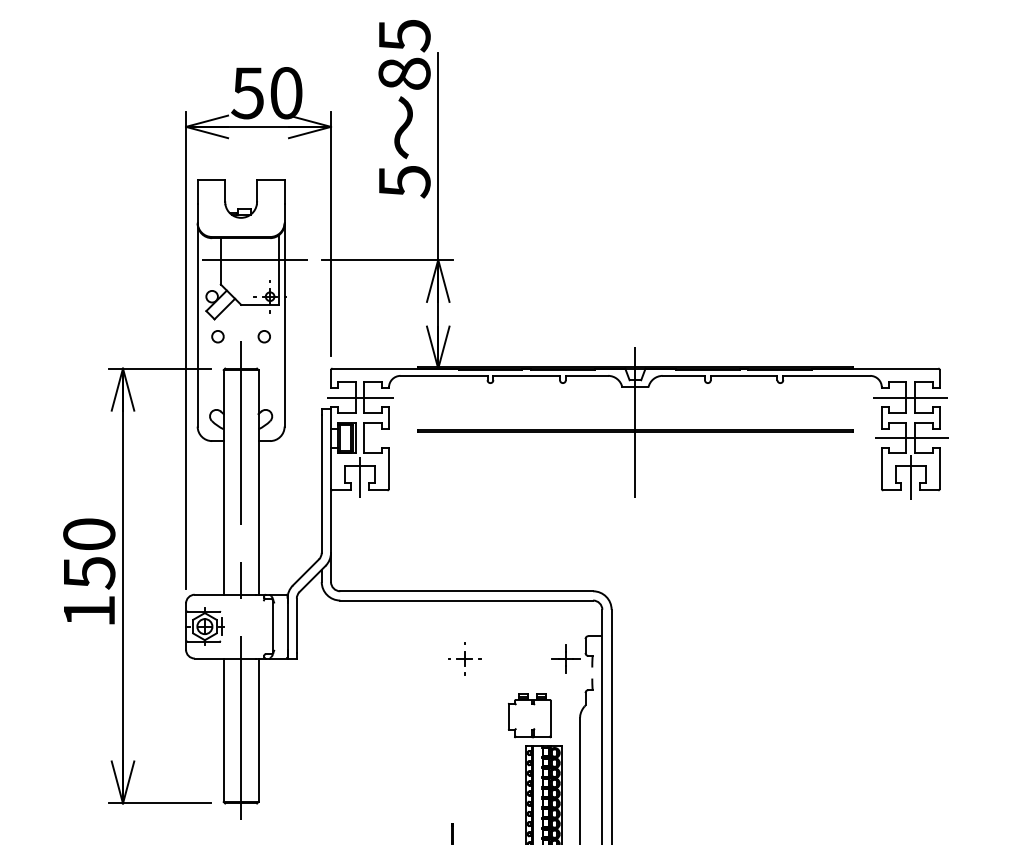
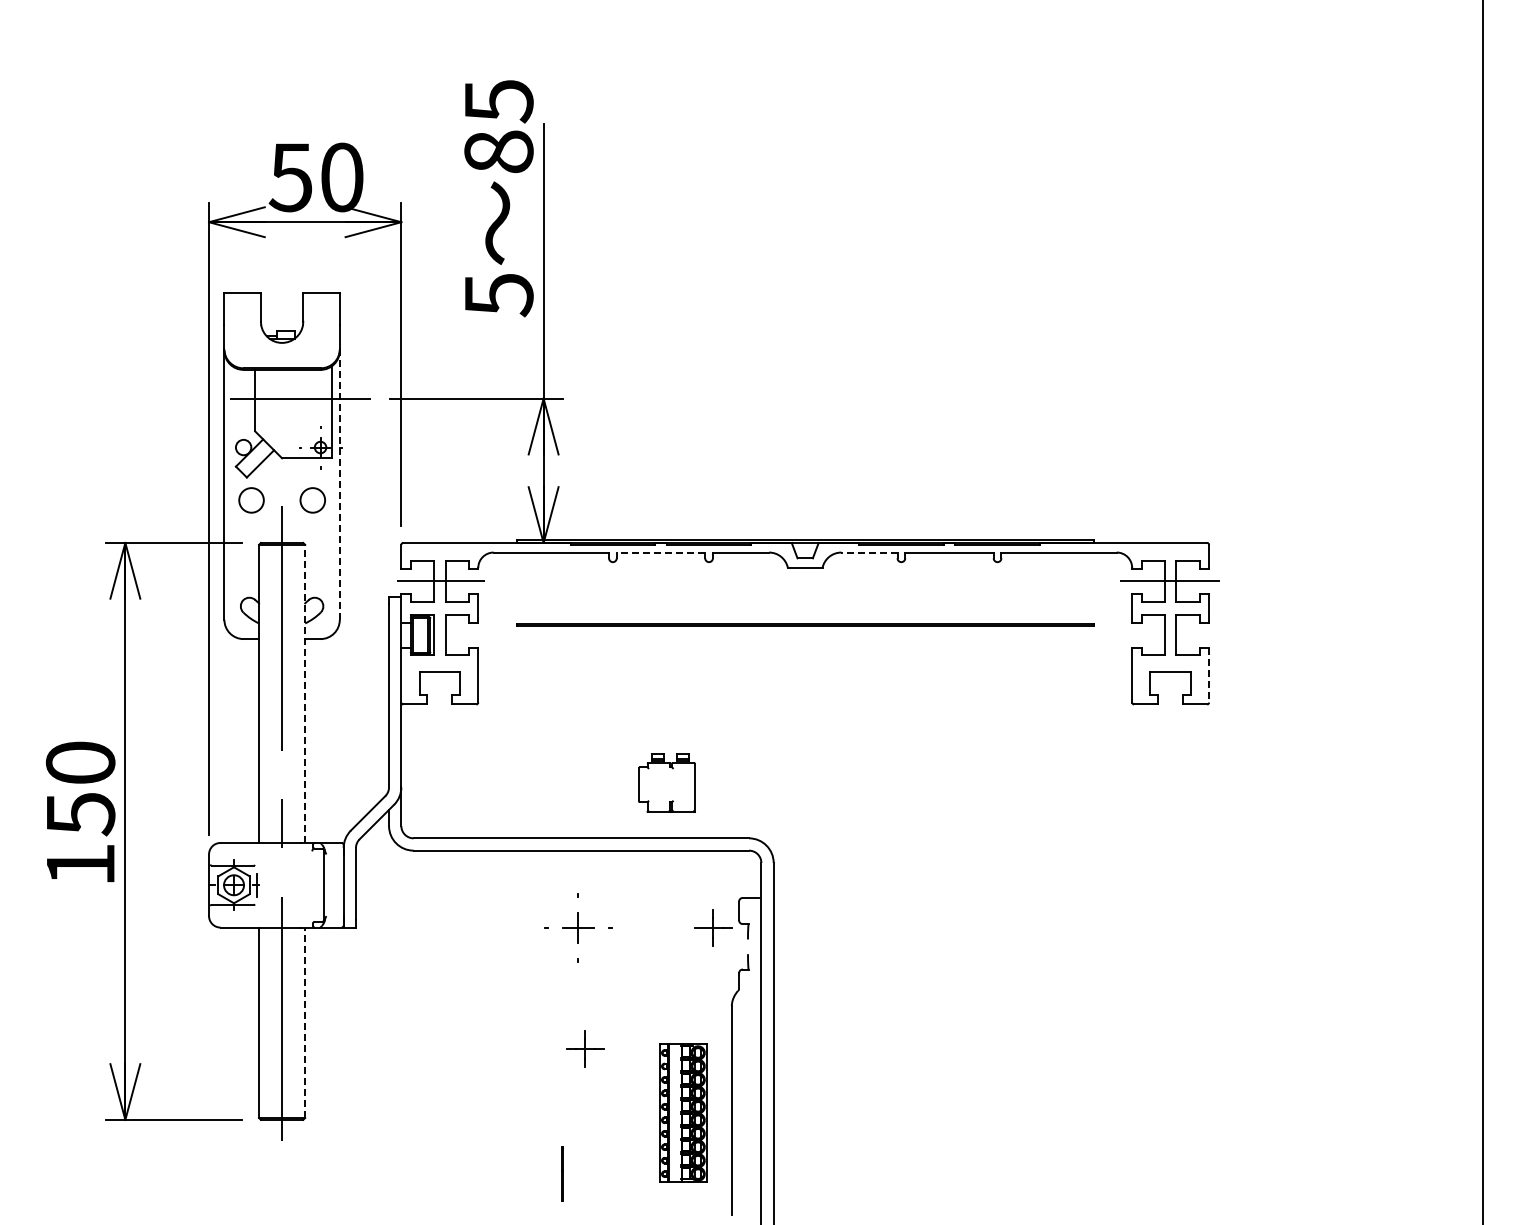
line: (284, 324) -> (339, 484), solid -> dashed
circle: (217, 336) -> (250, 500), size x1.6
circle: (264, 336) -> (312, 500), size x1.6
line: (526, 375) -> (660, 552), solid -> dashed
line: (683, 375) -> (868, 552), solid -> dashed
line: (635, 422) -> (805, 614), removed
line: (911, 438) -> (1171, 635), removed
line: (940, 468) -> (1209, 675), solid -> dashed
line: (359, 477) -> (439, 687), removed
line: (910, 477) -> (1170, 687), removed
line: (258, 482) -> (305, 693), solid -> dashed
part: (464, 658) -> (578, 927), size x1.6
part: (529, 714) -> (666, 782), moved
line: (258, 730) -> (305, 1022), solid -> dashed
part: (469, 749) -> (585, 1048), added

